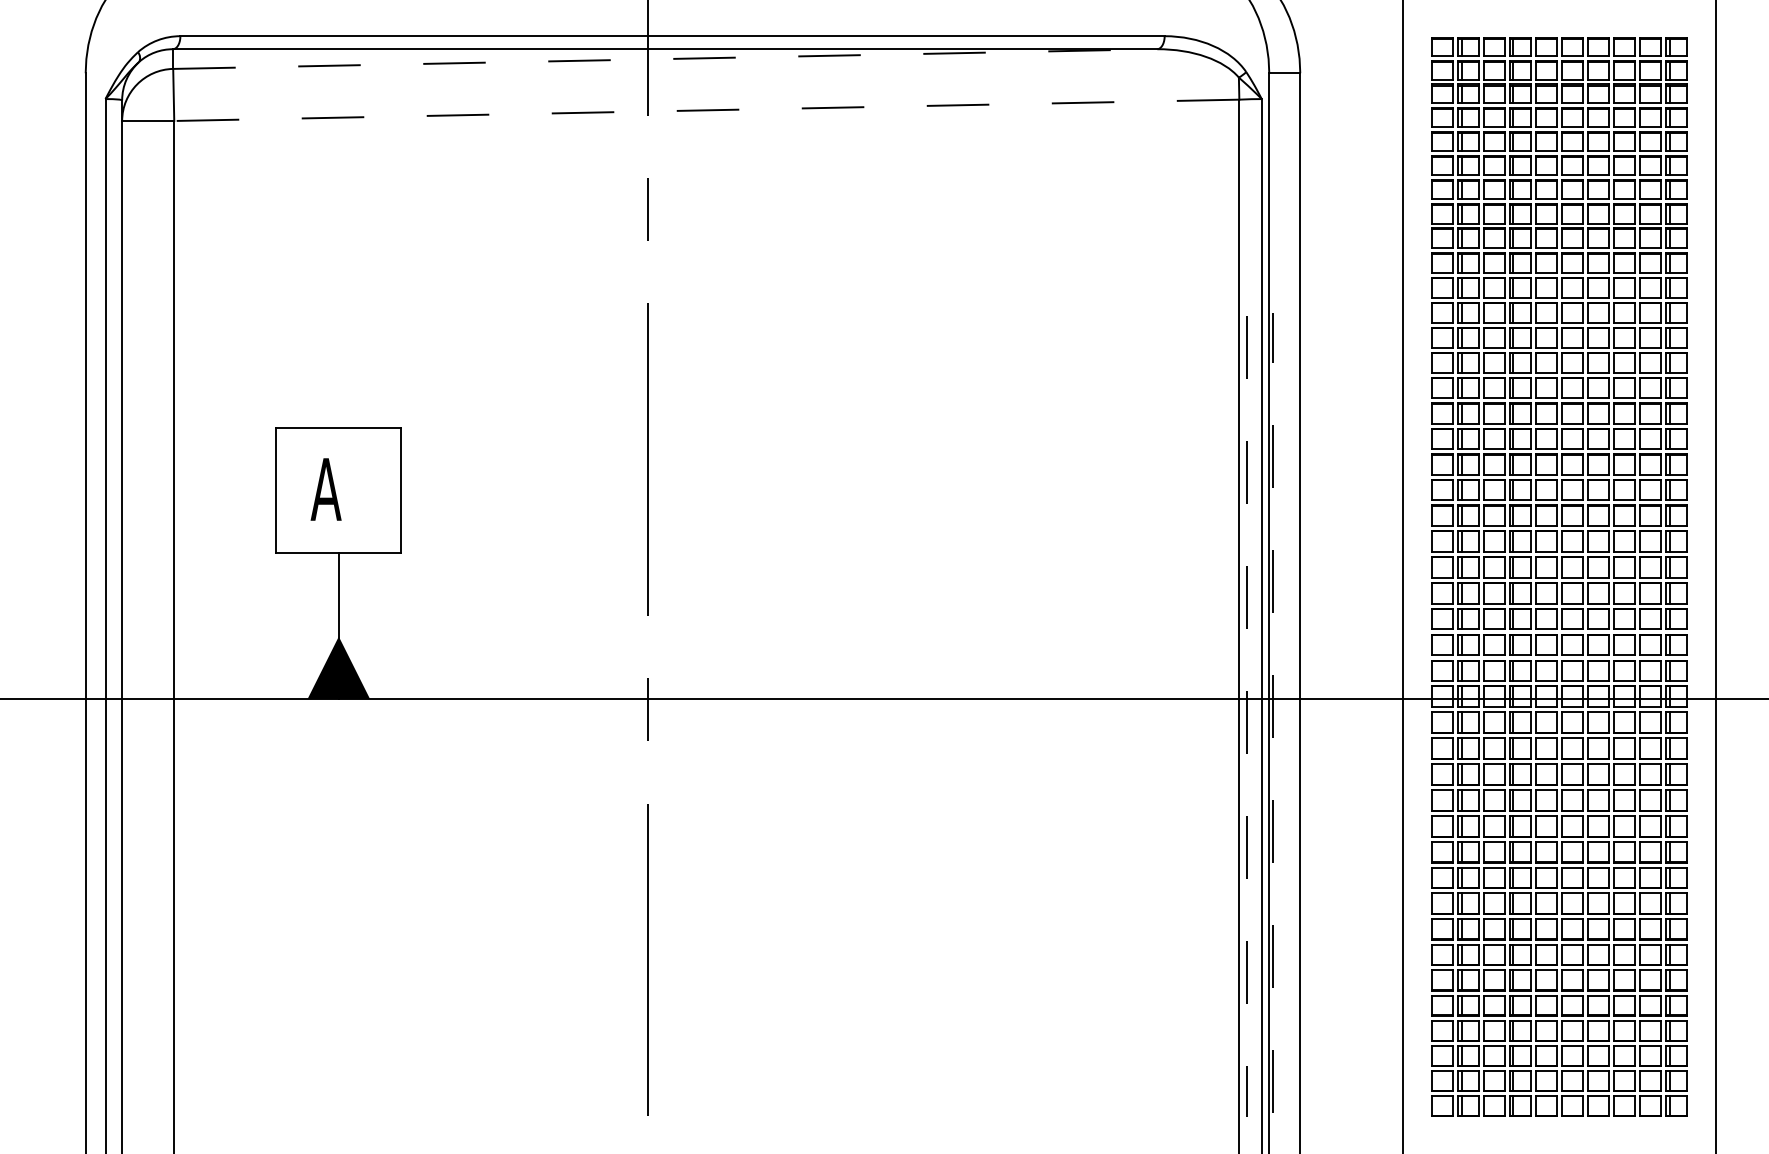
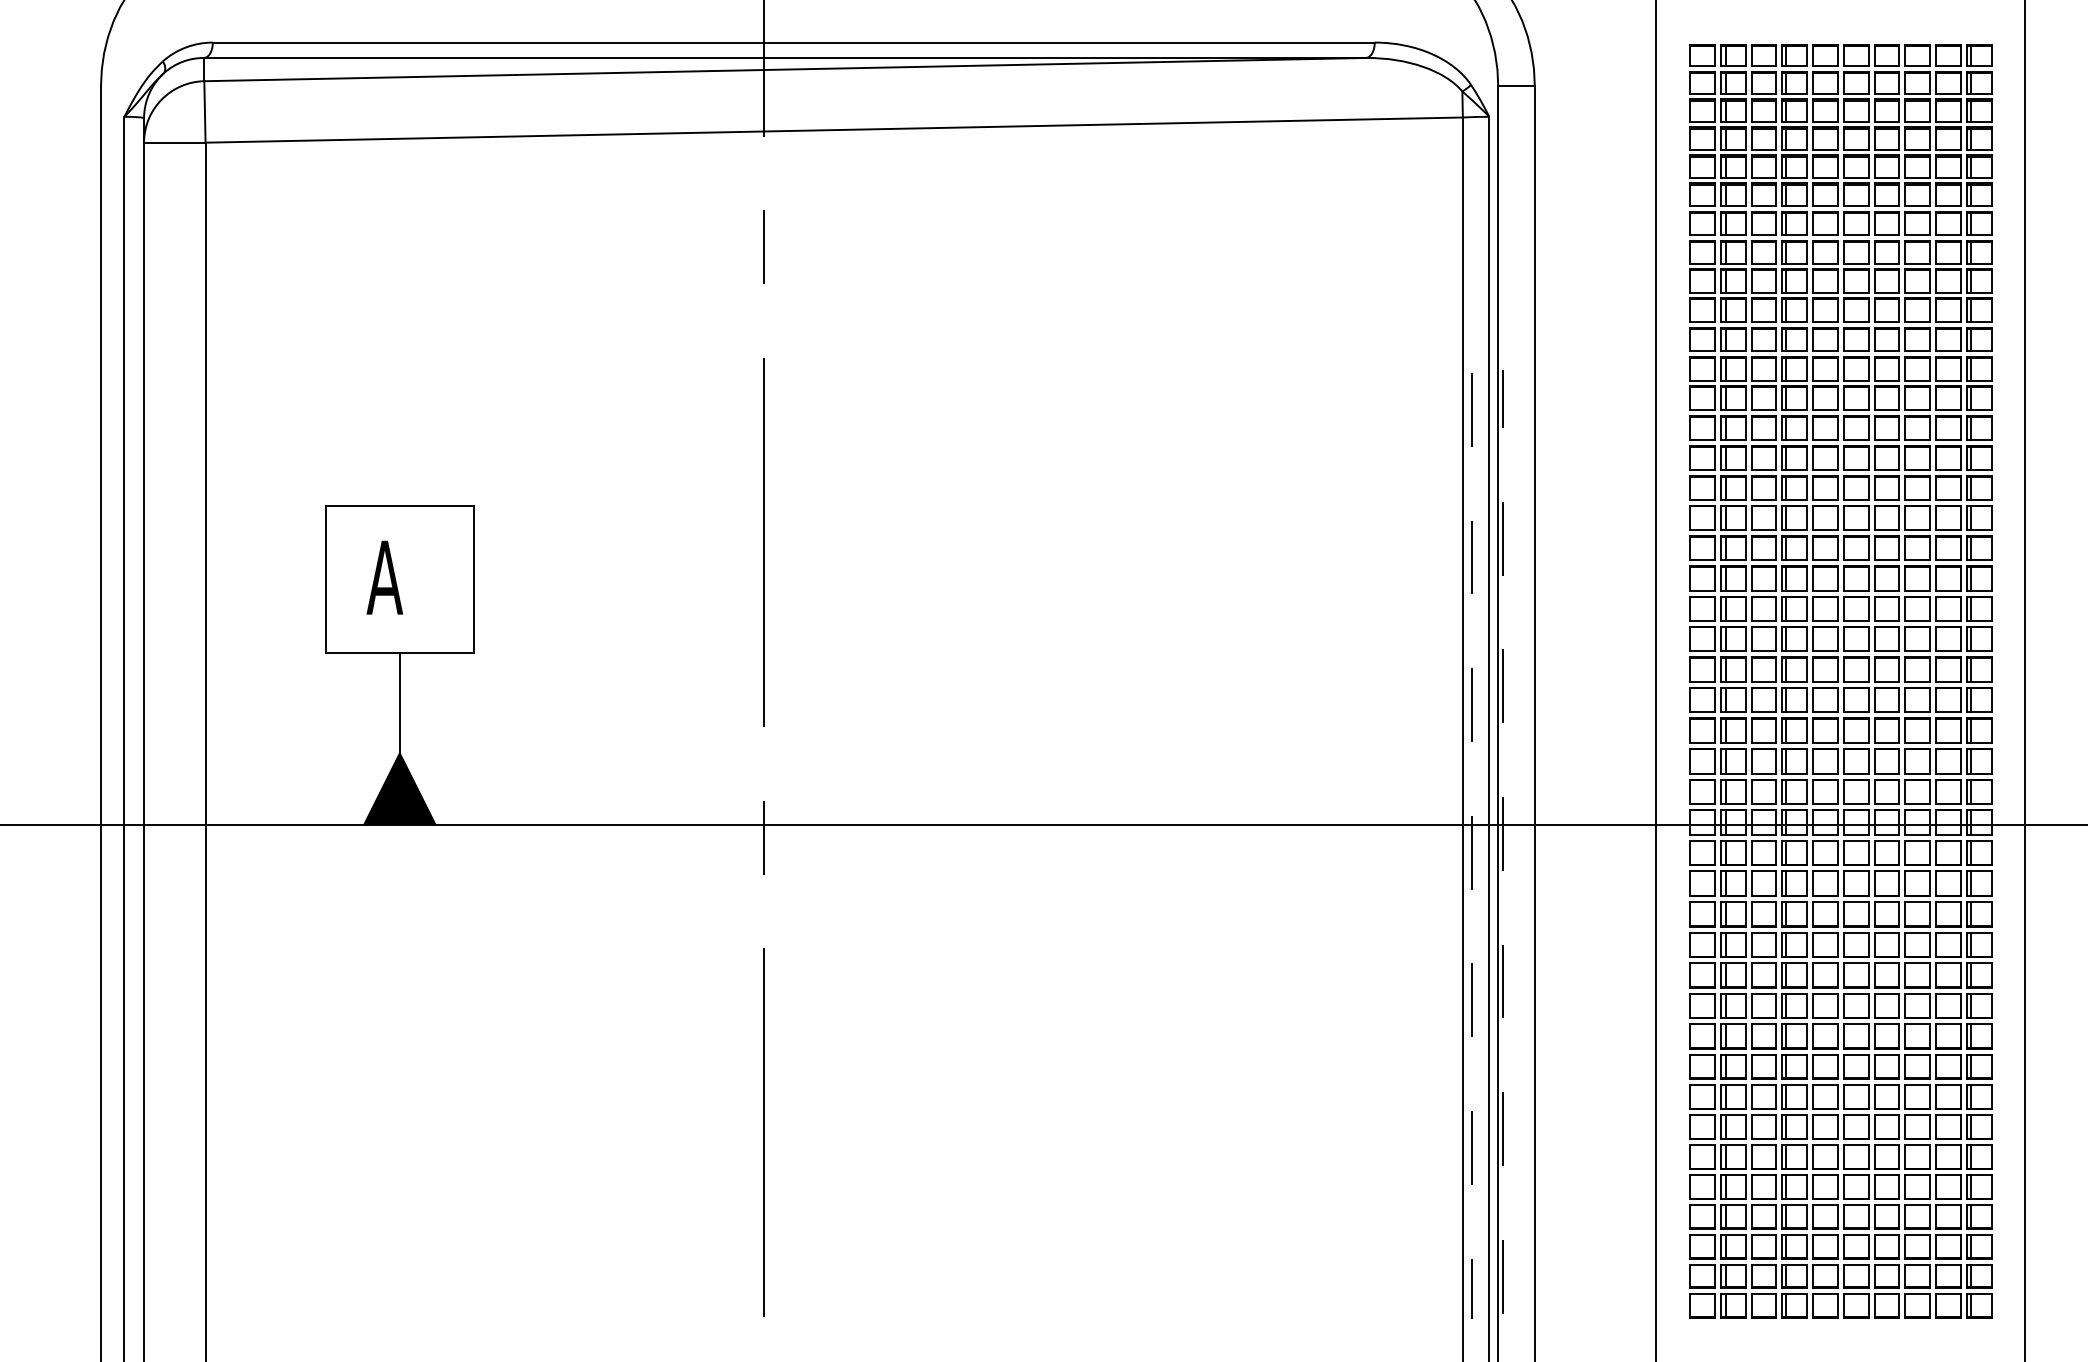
line: (665, 58) -> (785, 69), dashed -> solid
line: (707, 110) -> (834, 130), dashed -> solid

